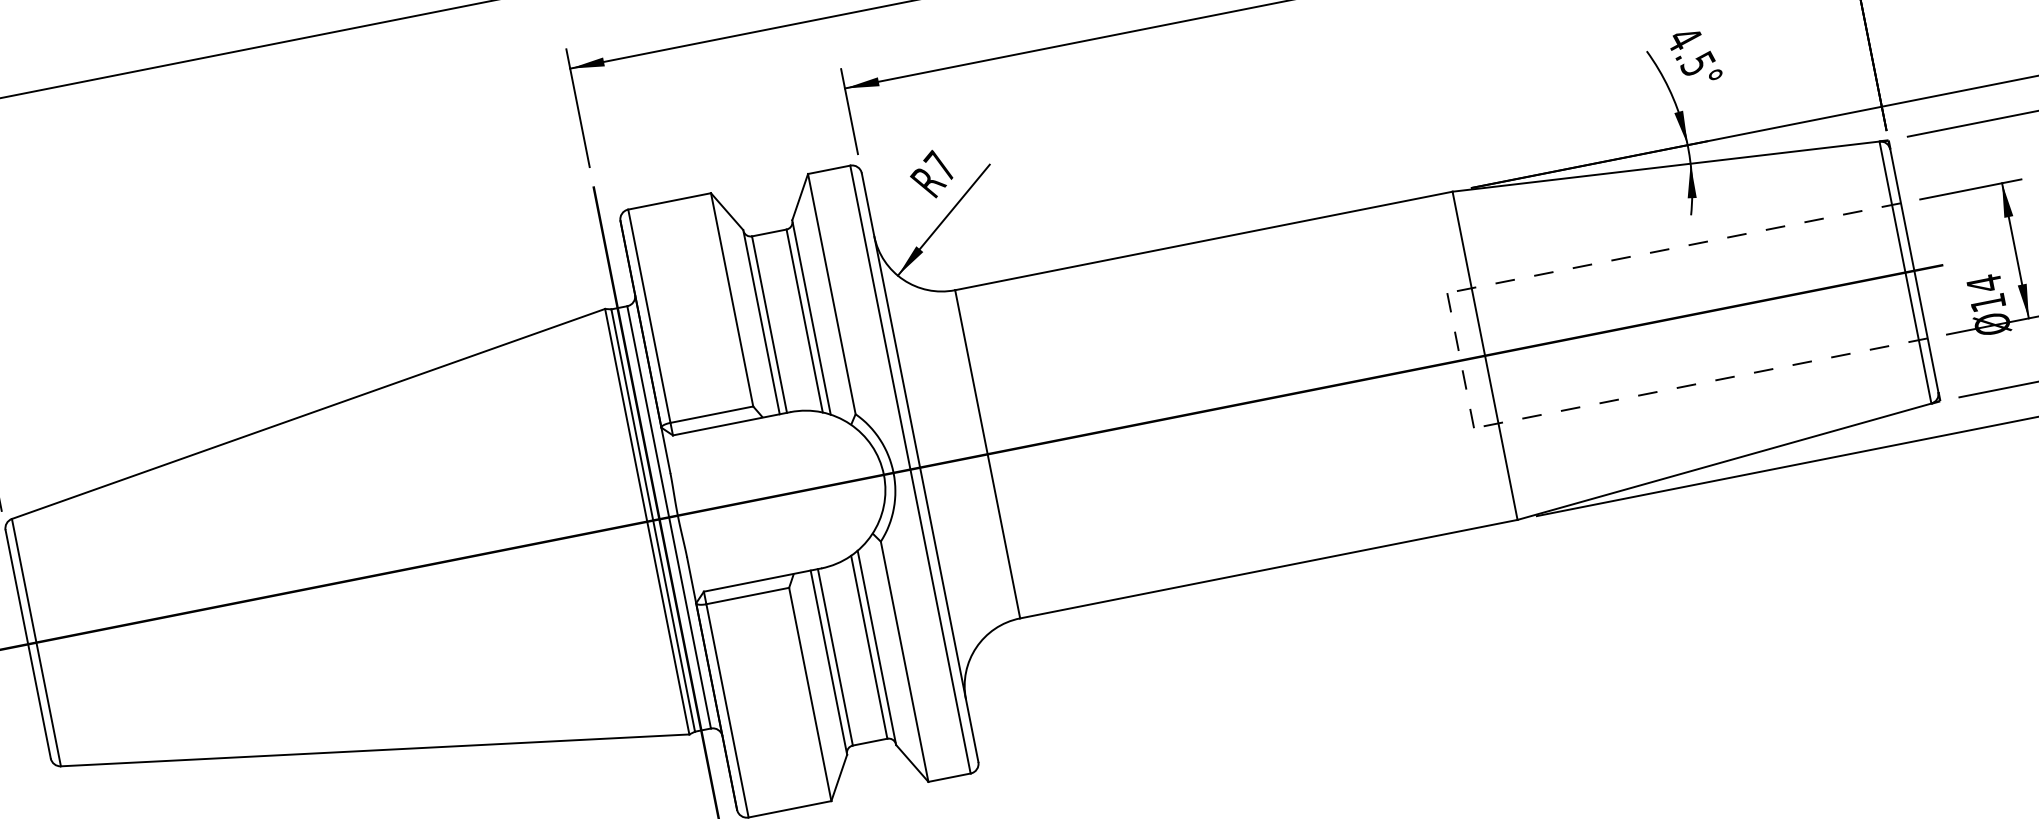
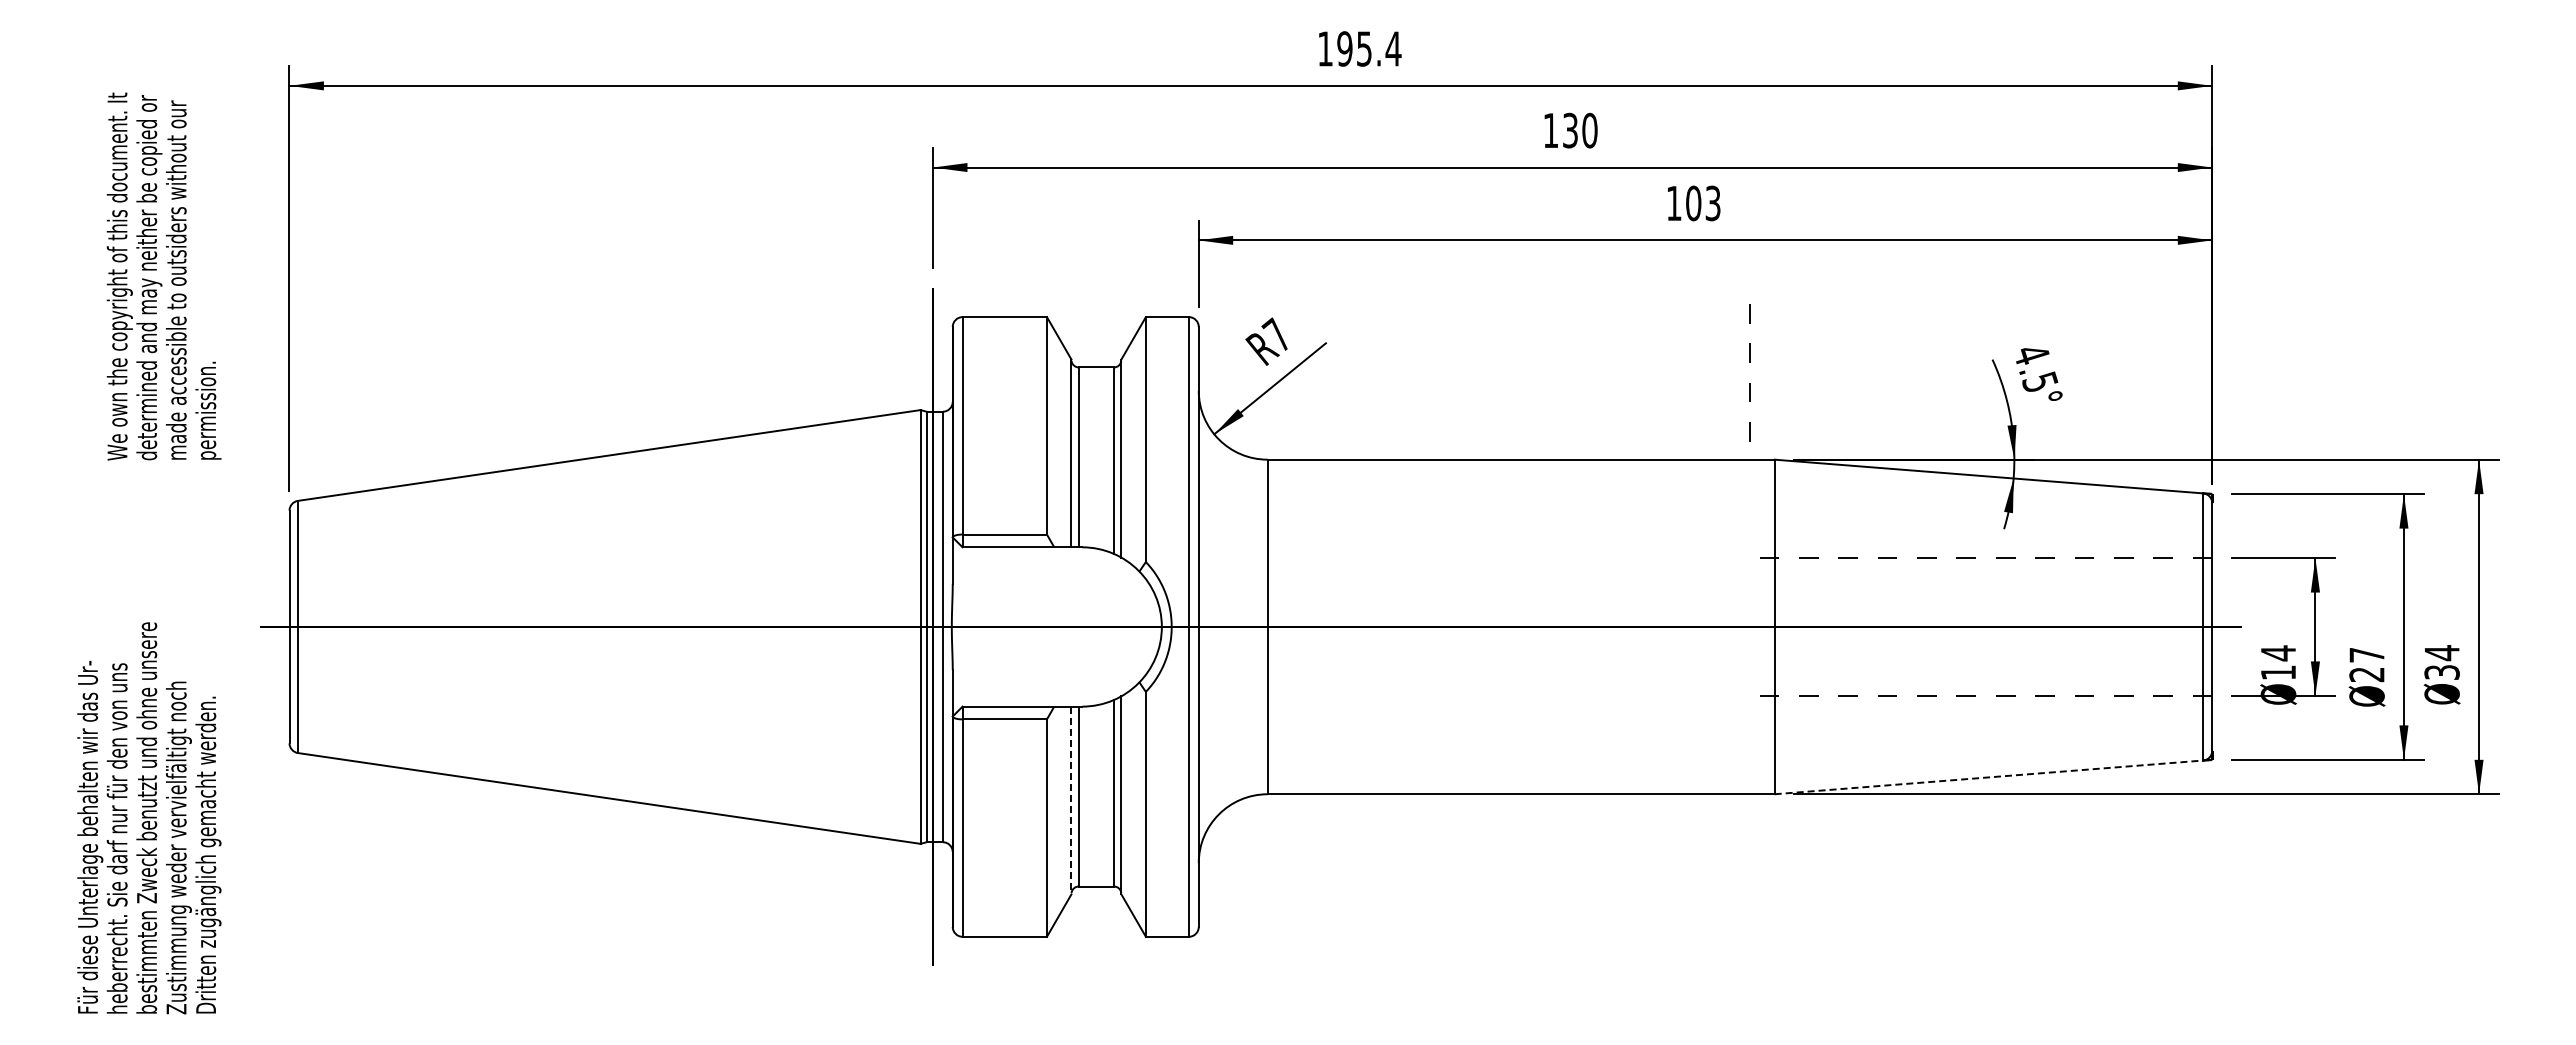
line: (1458, 350) -> (1749, 362), moved
line: (1724, 461) -> (1988, 777), solid -> dashed
line: (828, 662) -> (1071, 800), solid -> dashed

